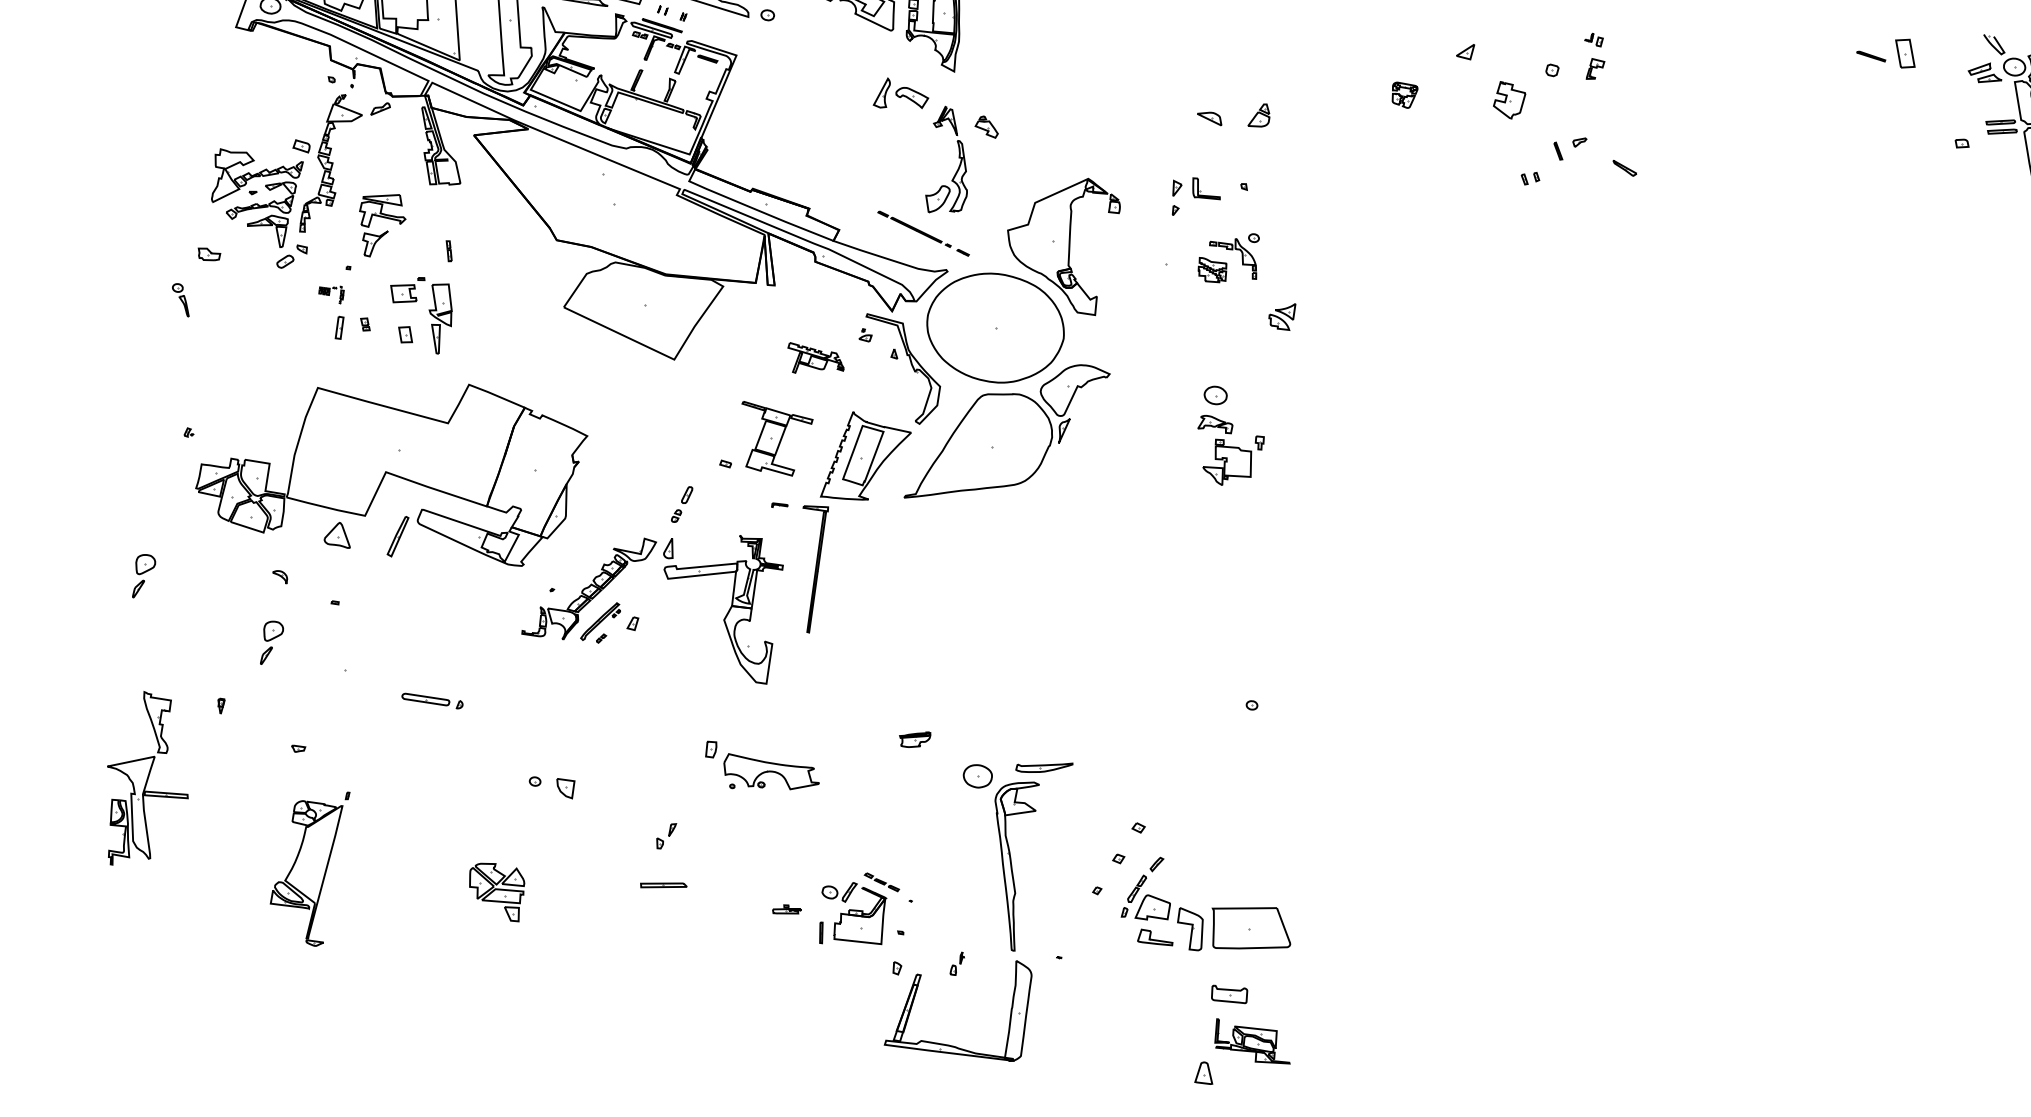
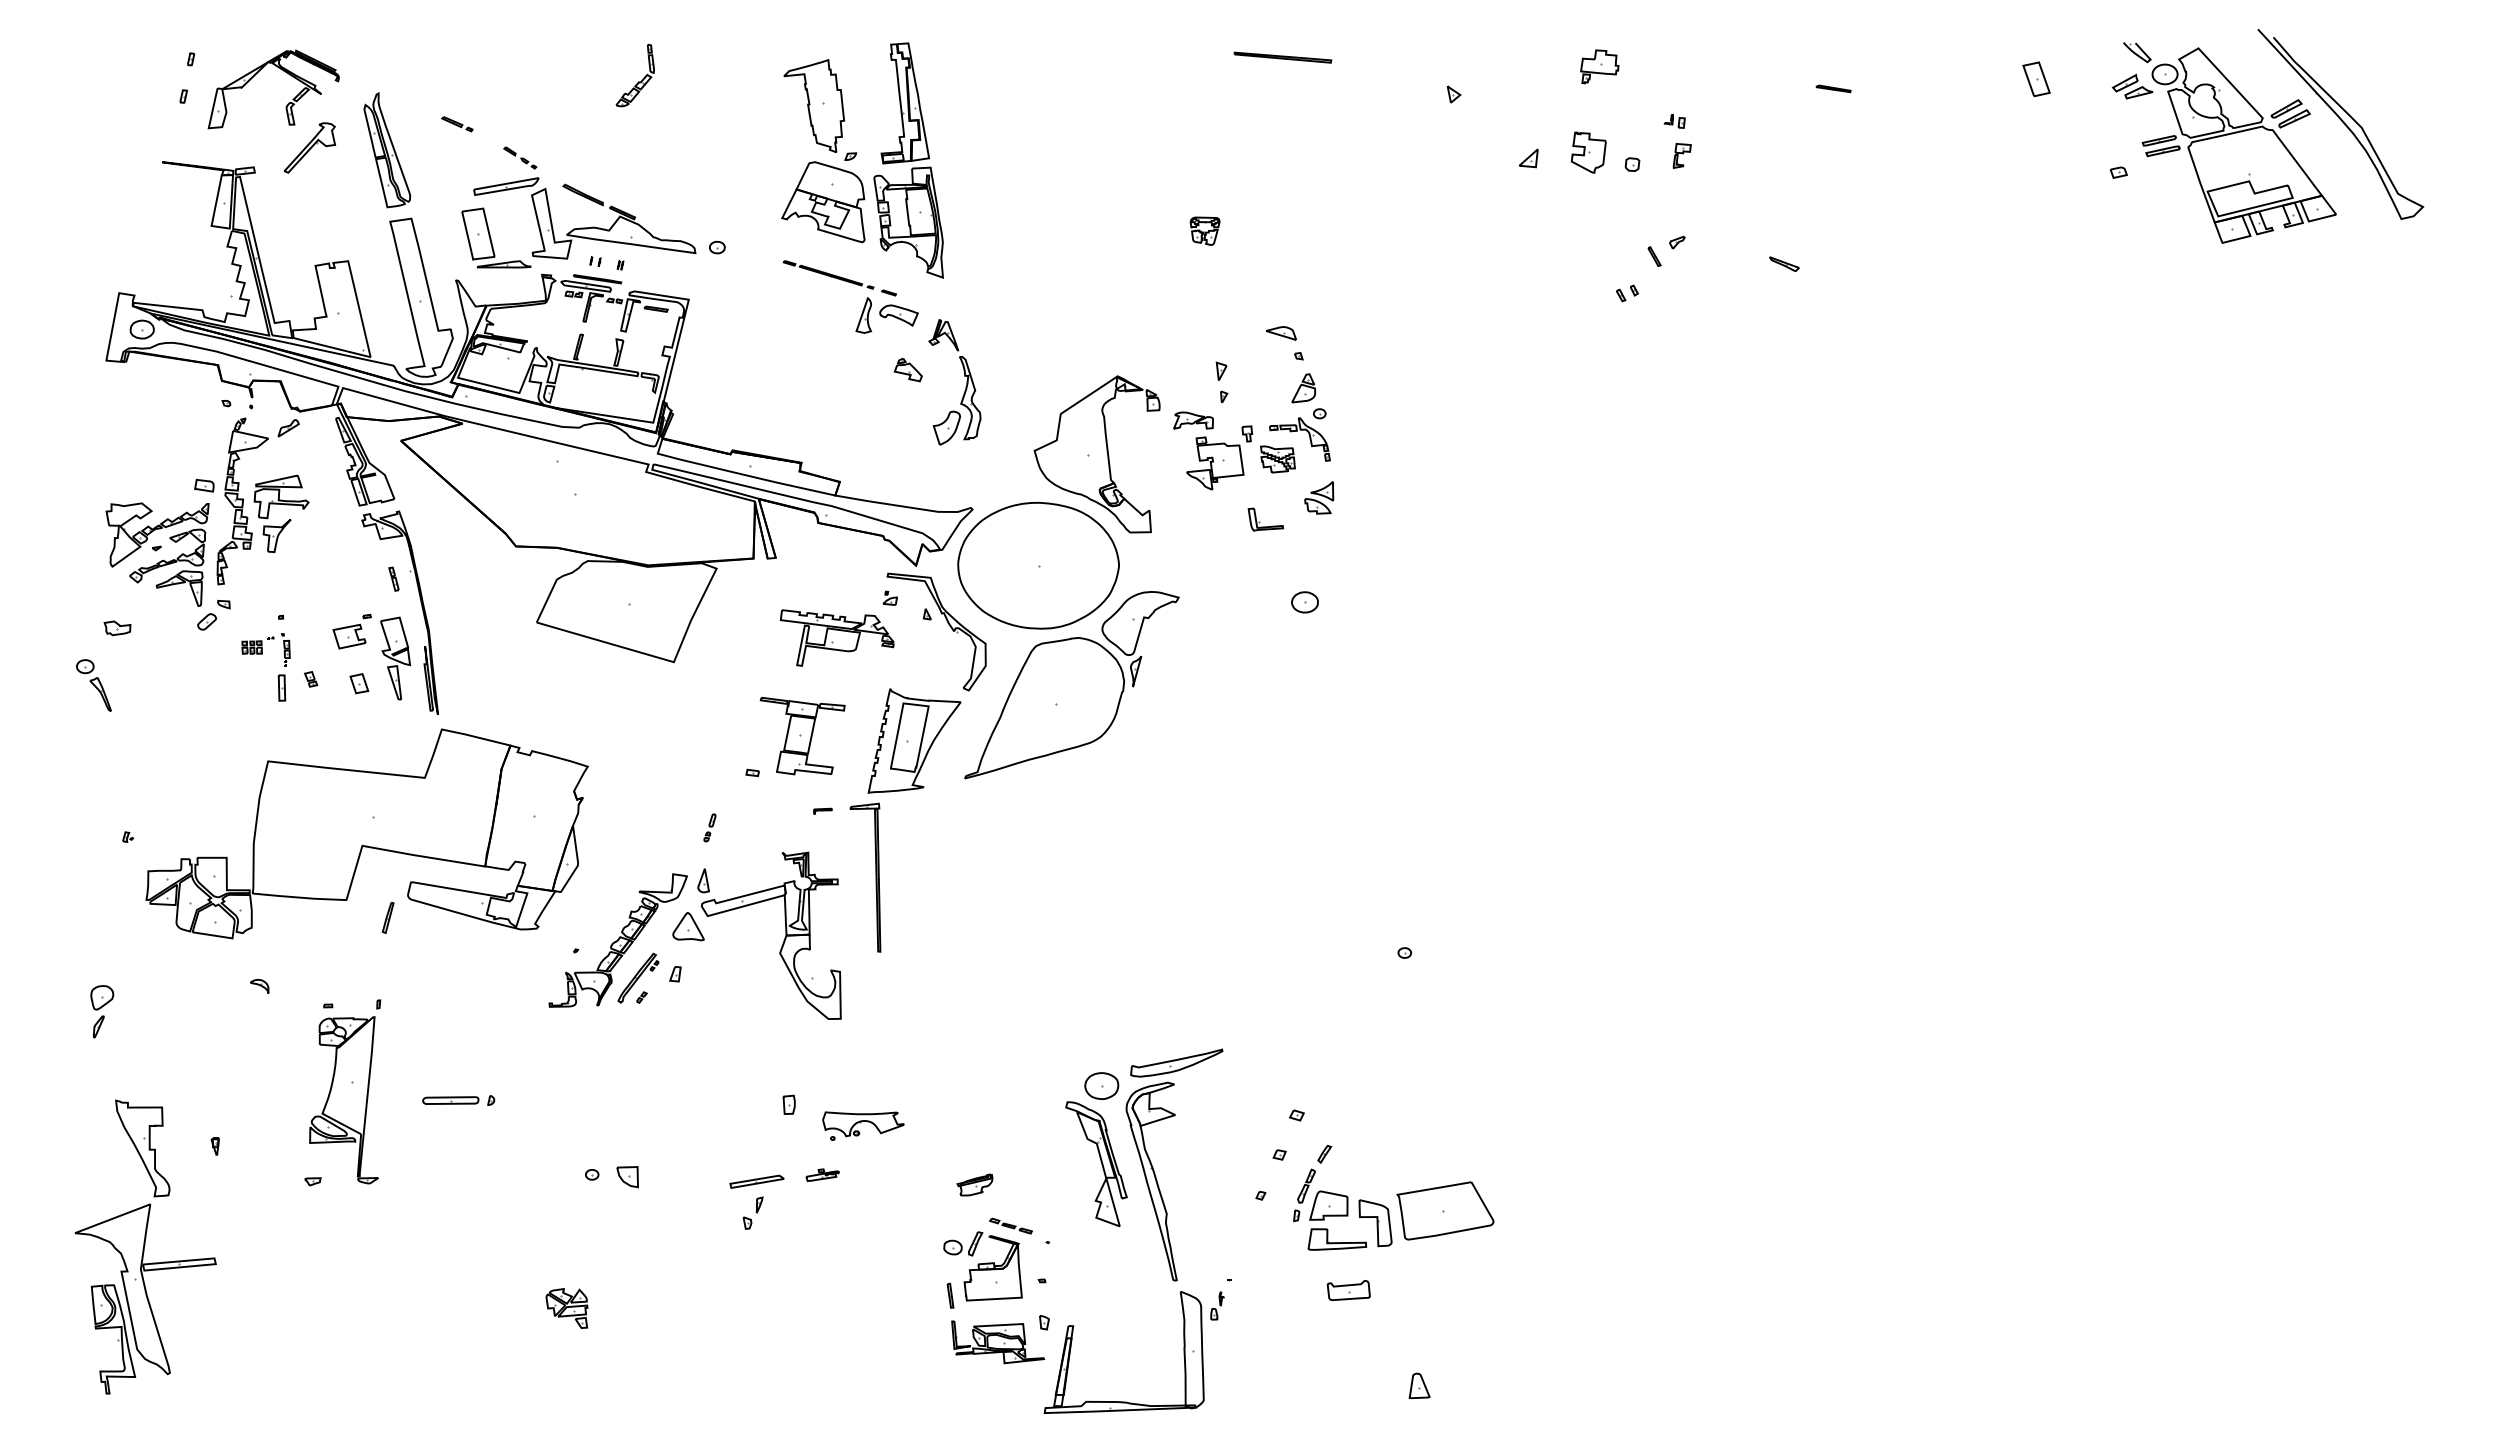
part: (1871, 56) -> (1833, 88), moved
part: (1403, 94) -> (1204, 230), moved
part: (1509, 100) -> (1588, 152), moved
part: (1259, 115) -> (1303, 388), moved
part: (1209, 118) -> (1281, 333), moved
part: (986, 126) -> (907, 370), moved
part: (1624, 167) -> (1784, 263), moved
part: (1206, 189) -> (1265, 519), moved
part: (384, 218) -> (284, 505), moved
line: (923, 233) -> (839, 278), moved
part: (468, 278) -> (421, 607), added
part: (330, 293) -> (265, 649), size x1.67
part: (180, 299) -> (93, 685), size x1.43
part: (1282, 315) -> (1319, 497), moved
part: (815, 361) -> (836, 637), size x1.67
part: (1228, 452) -> (1213, 450), moved
part: (681, 504) -> (709, 827), size x0.62
part: (338, 534) -> (688, 926), moved
part: (397, 536) -> (387, 917), size x0.62
part: (271, 643) -> (262, 1064), removed
part: (914, 738) -> (974, 1184), moved
part: (1044, 766) -> (1176, 1062), size x1.43
part: (771, 777) -> (863, 1125), size x0.71
part: (147, 781) -> (145, 1246), size x1.43
part: (962, 841) -> (1096, 1164), added
part: (307, 864) -> (345, 1091), moved
part: (663, 885) -> (756, 1181), moved
part: (495, 891) -> (566, 1308), size x0.62
part: (786, 909) -> (822, 1174), moved
part: (1155, 938) -> (1337, 1239), size x1.43
part: (957, 963) -> (1217, 1305), moved
part: (1229, 994) -> (1348, 1290), moved
part: (1253, 1043) -> (998, 1342), moved

